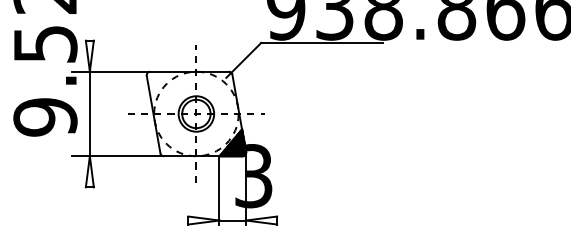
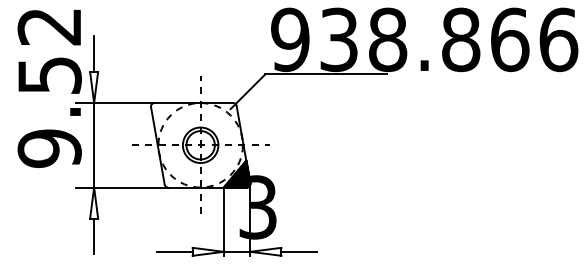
line: (90, 22) -> (94, 53), added
line: (90, 205) -> (94, 236), added
line: (170, 220) -> (174, 251), added
line: (294, 220) -> (298, 251), added

